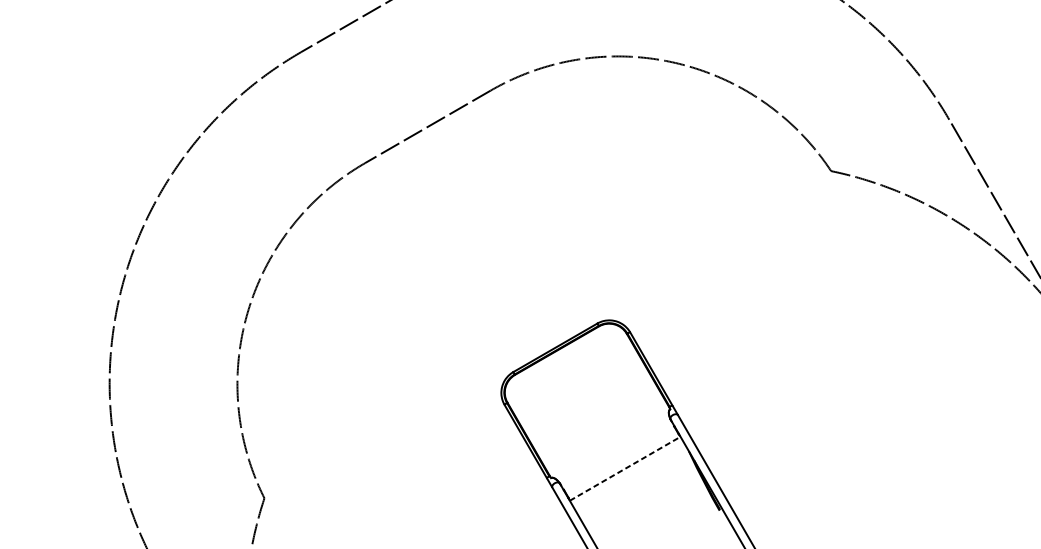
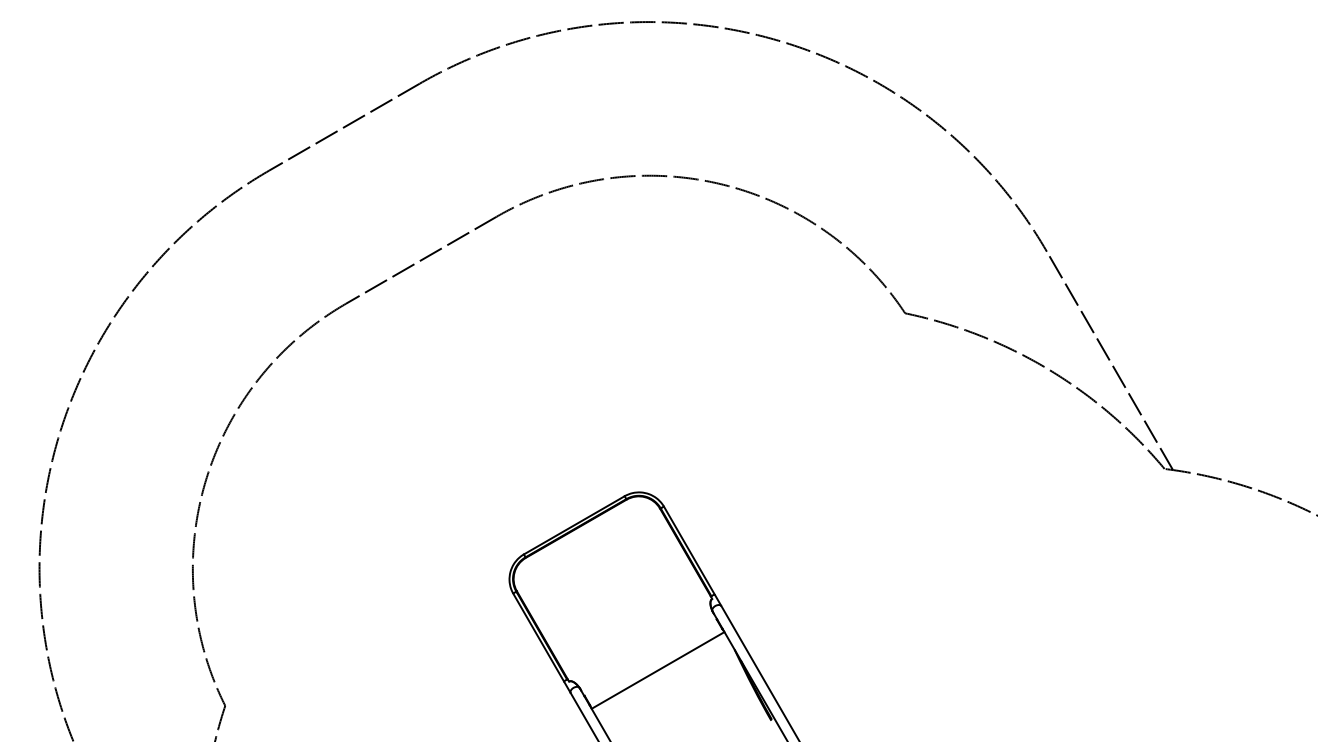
line: (625, 468) -> (658, 670), dashed -> solid

